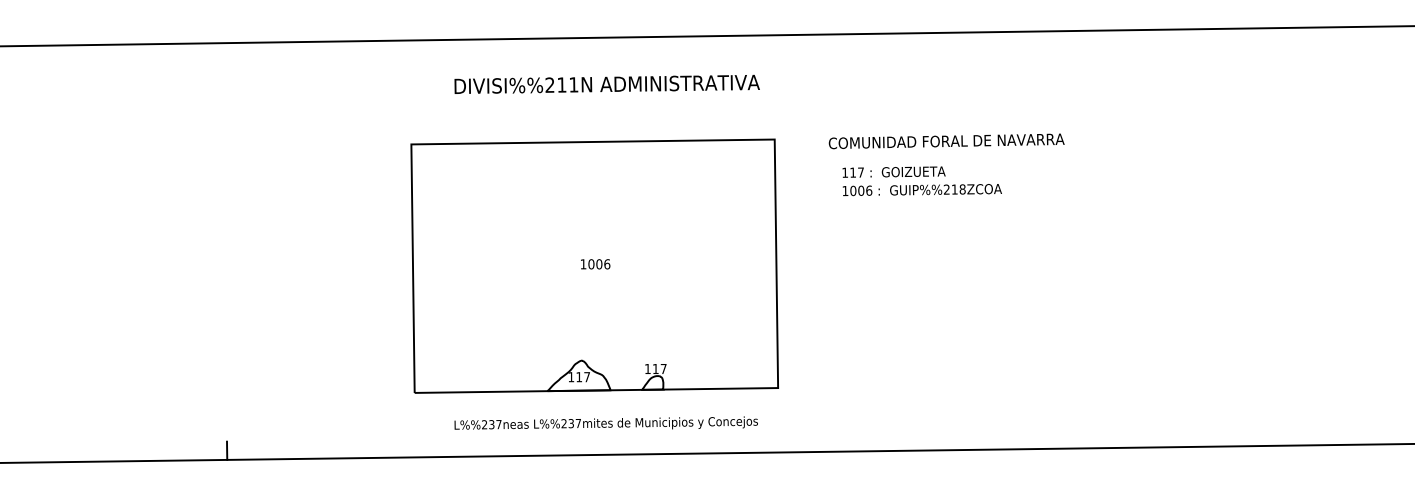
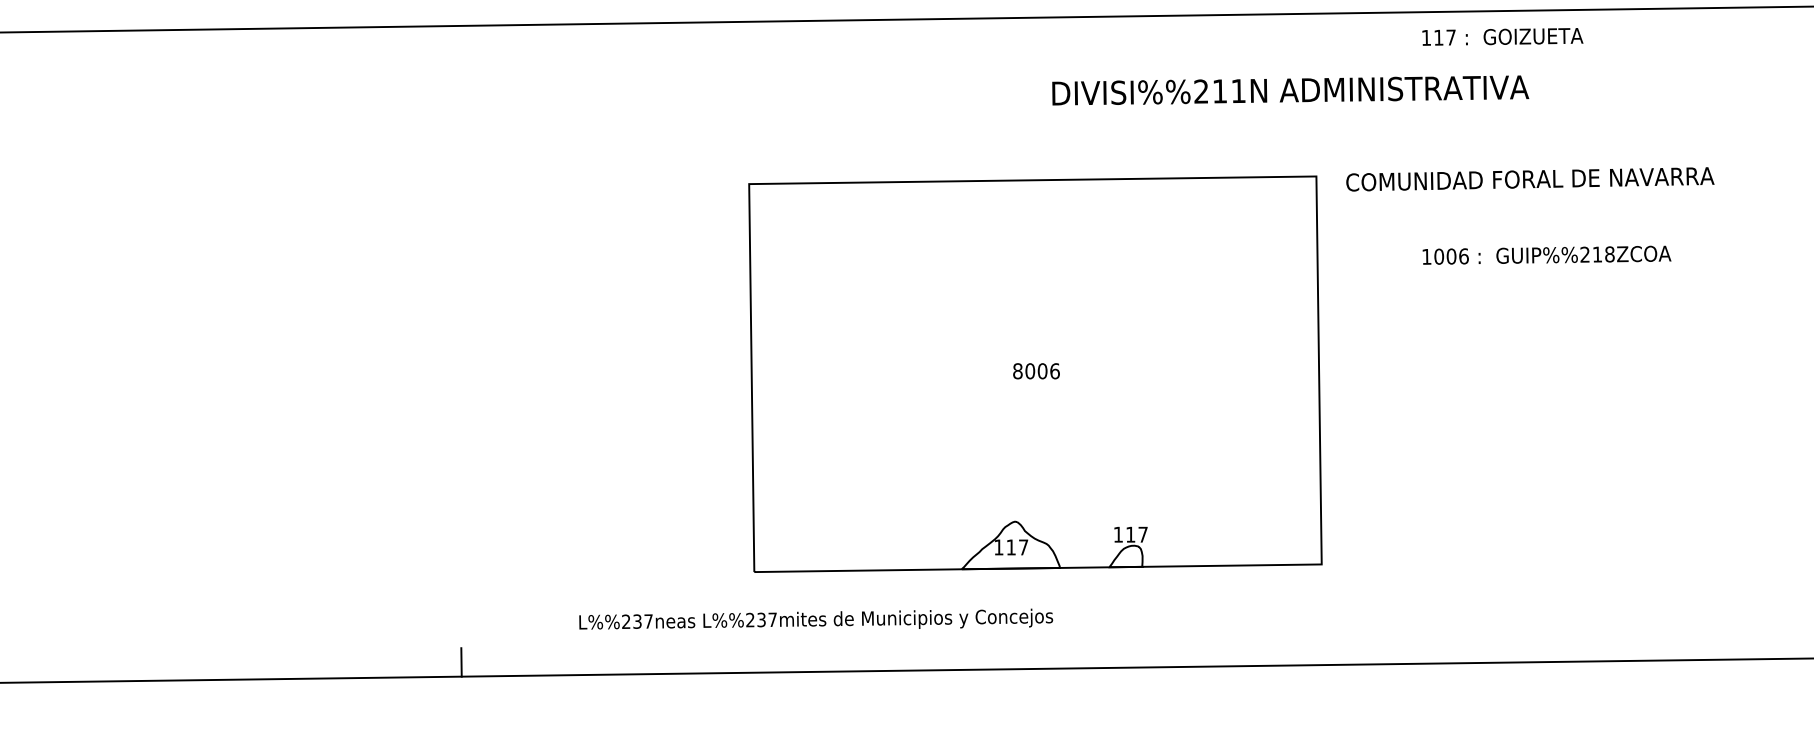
text: (606, 83) -> (1289, 88), moved
text: (946, 141) -> (1529, 179), moved
text: (893, 171) -> (1501, 35), moved
text: (583, 264) -> (1017, 371), 1006 -> 8006
text: (605, 422) -> (814, 618), moved

